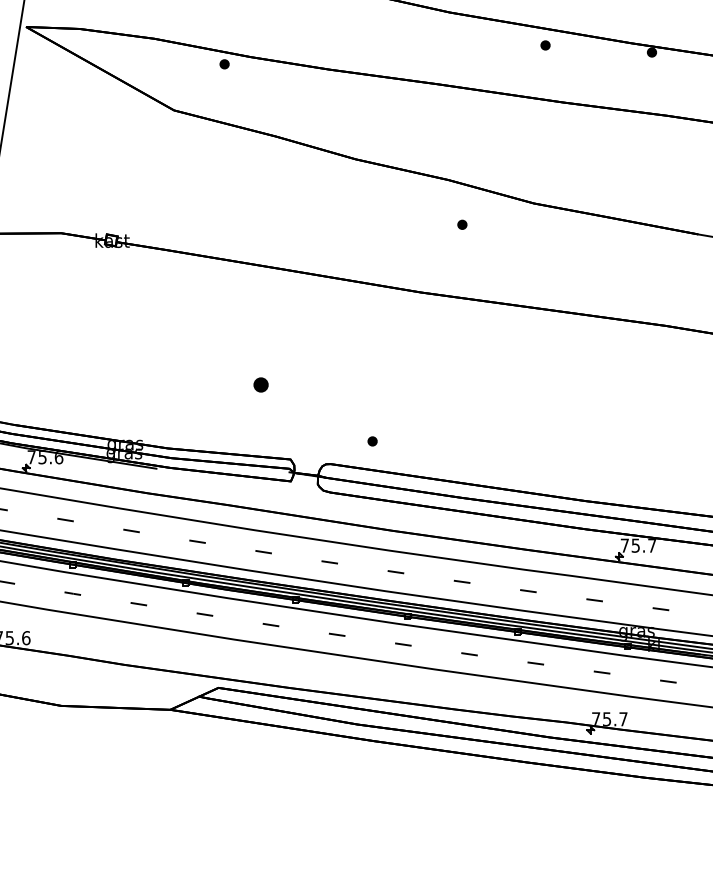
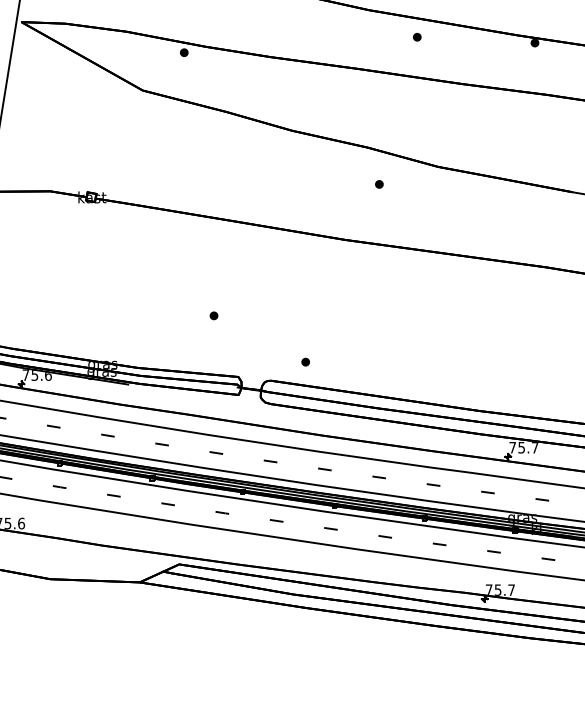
part: (545, 45) -> (417, 37), moved
part: (260, 384) -> (213, 315), size x0.62

